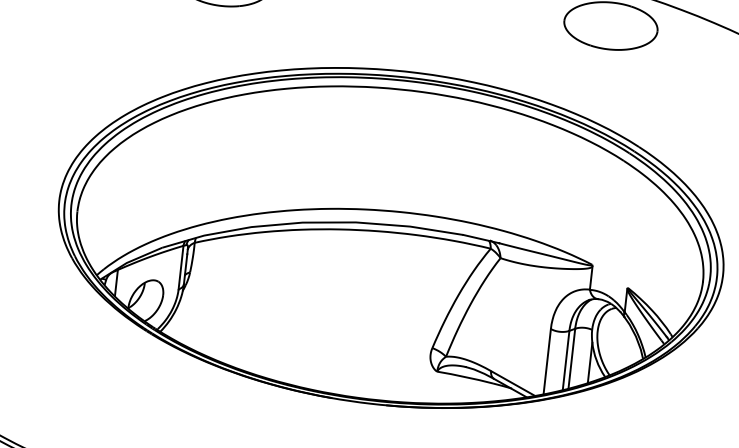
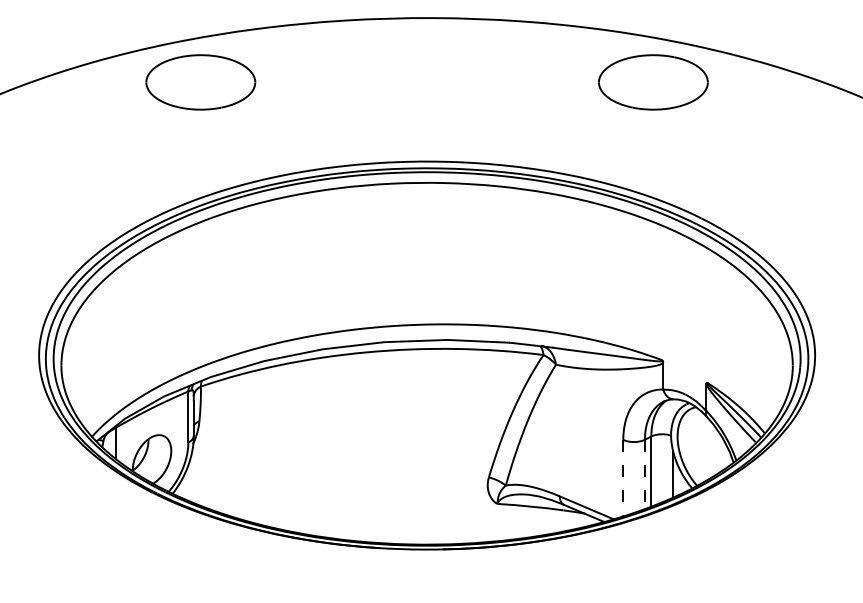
line: (565, 360) -> (644, 474), solid -> dashed
line: (547, 361) -> (623, 478), solid -> dashed

